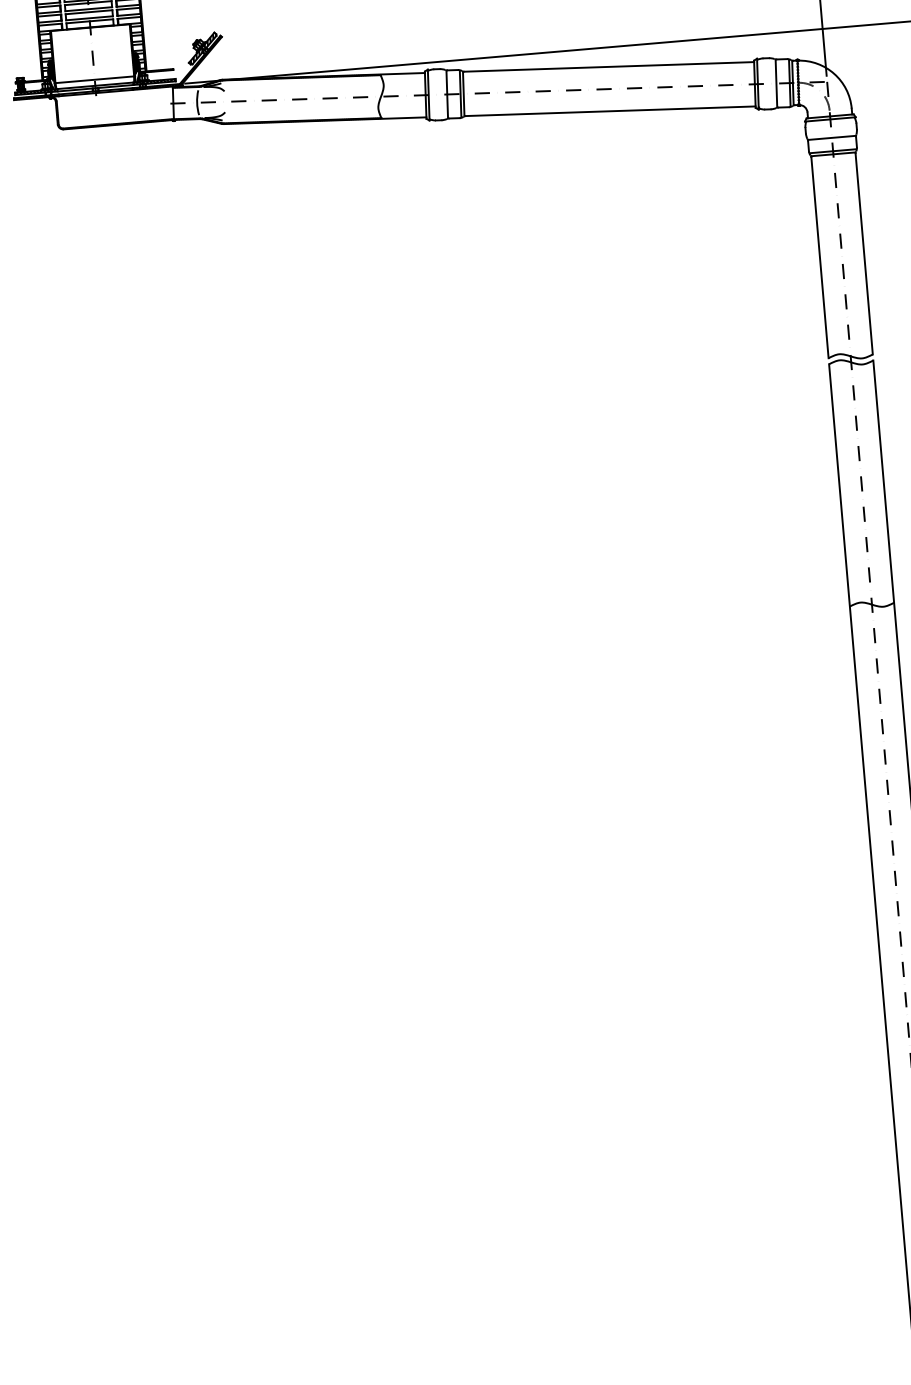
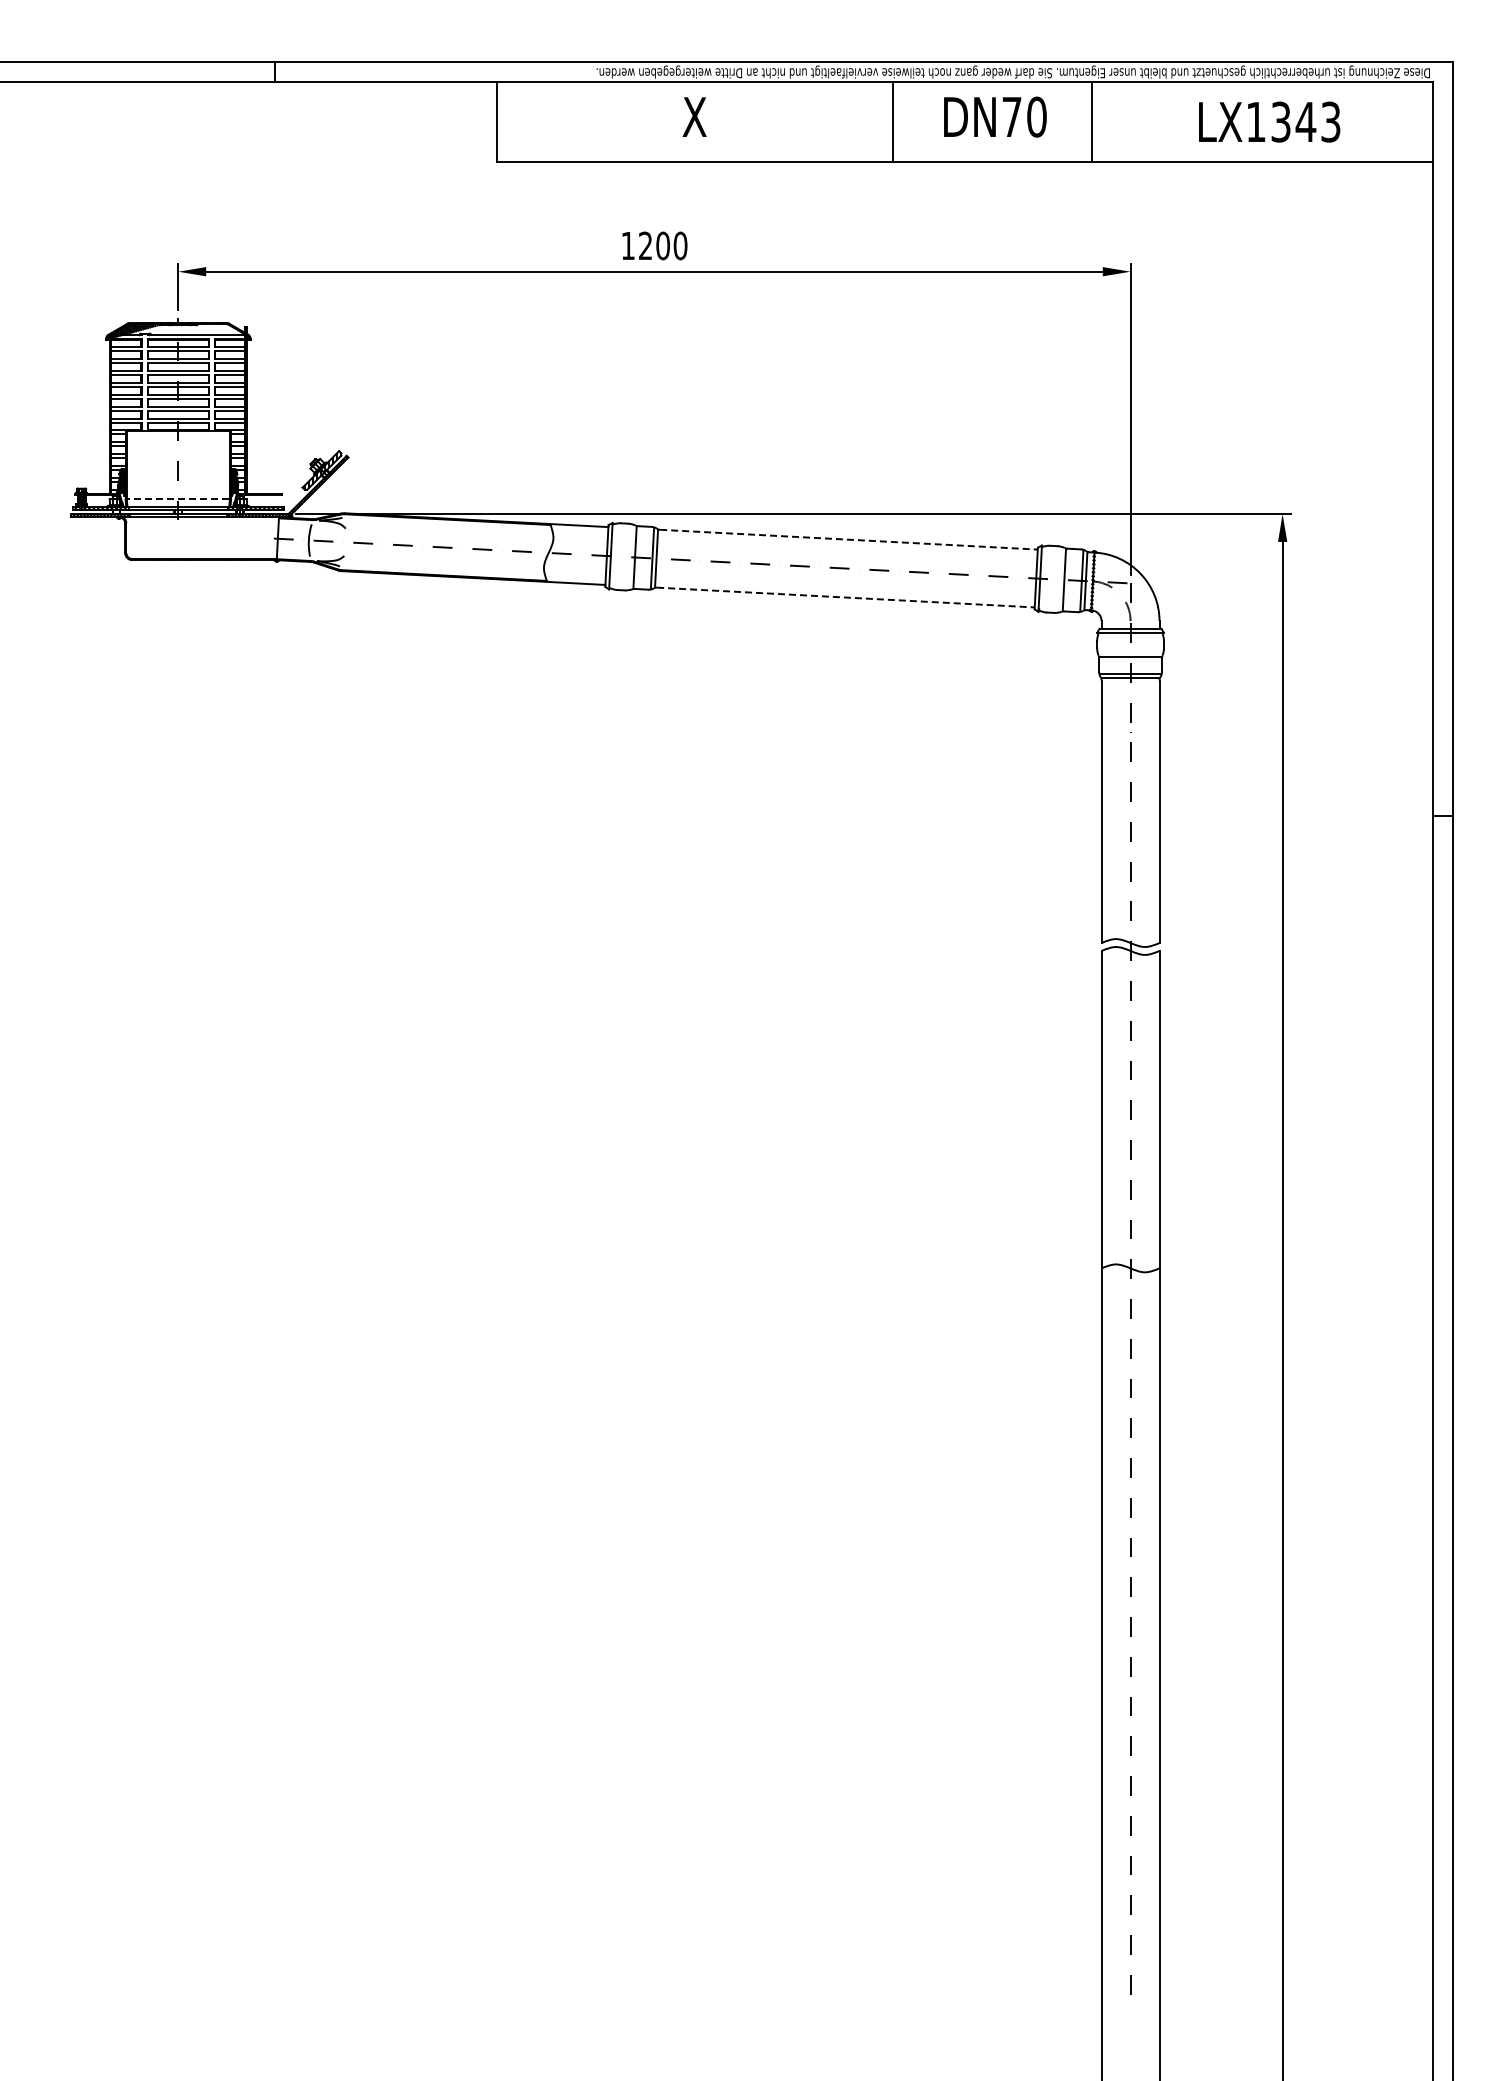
line: (609, 66) -> (849, 539), solid -> dashed
line: (94, 80) -> (177, 499), solid -> dashed
line: (611, 111) -> (846, 597), solid -> dashed

